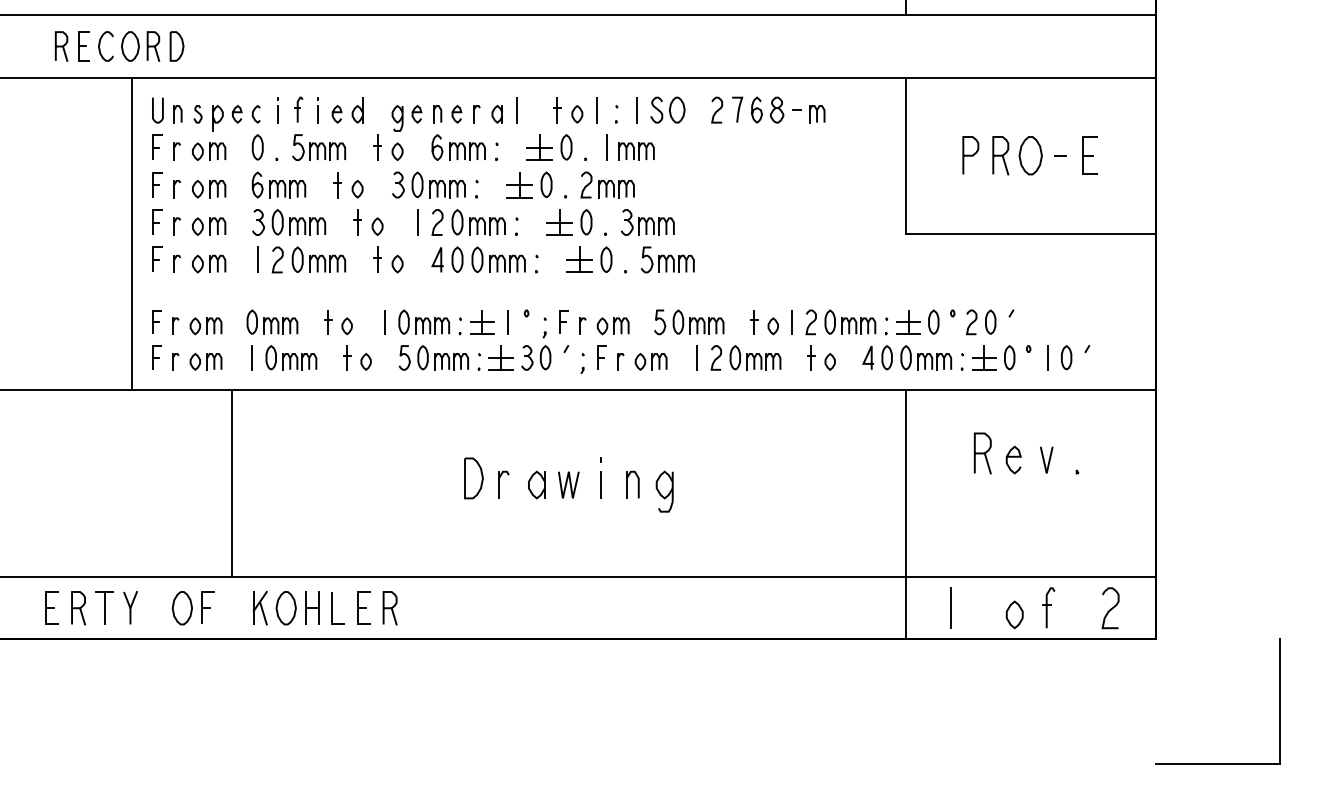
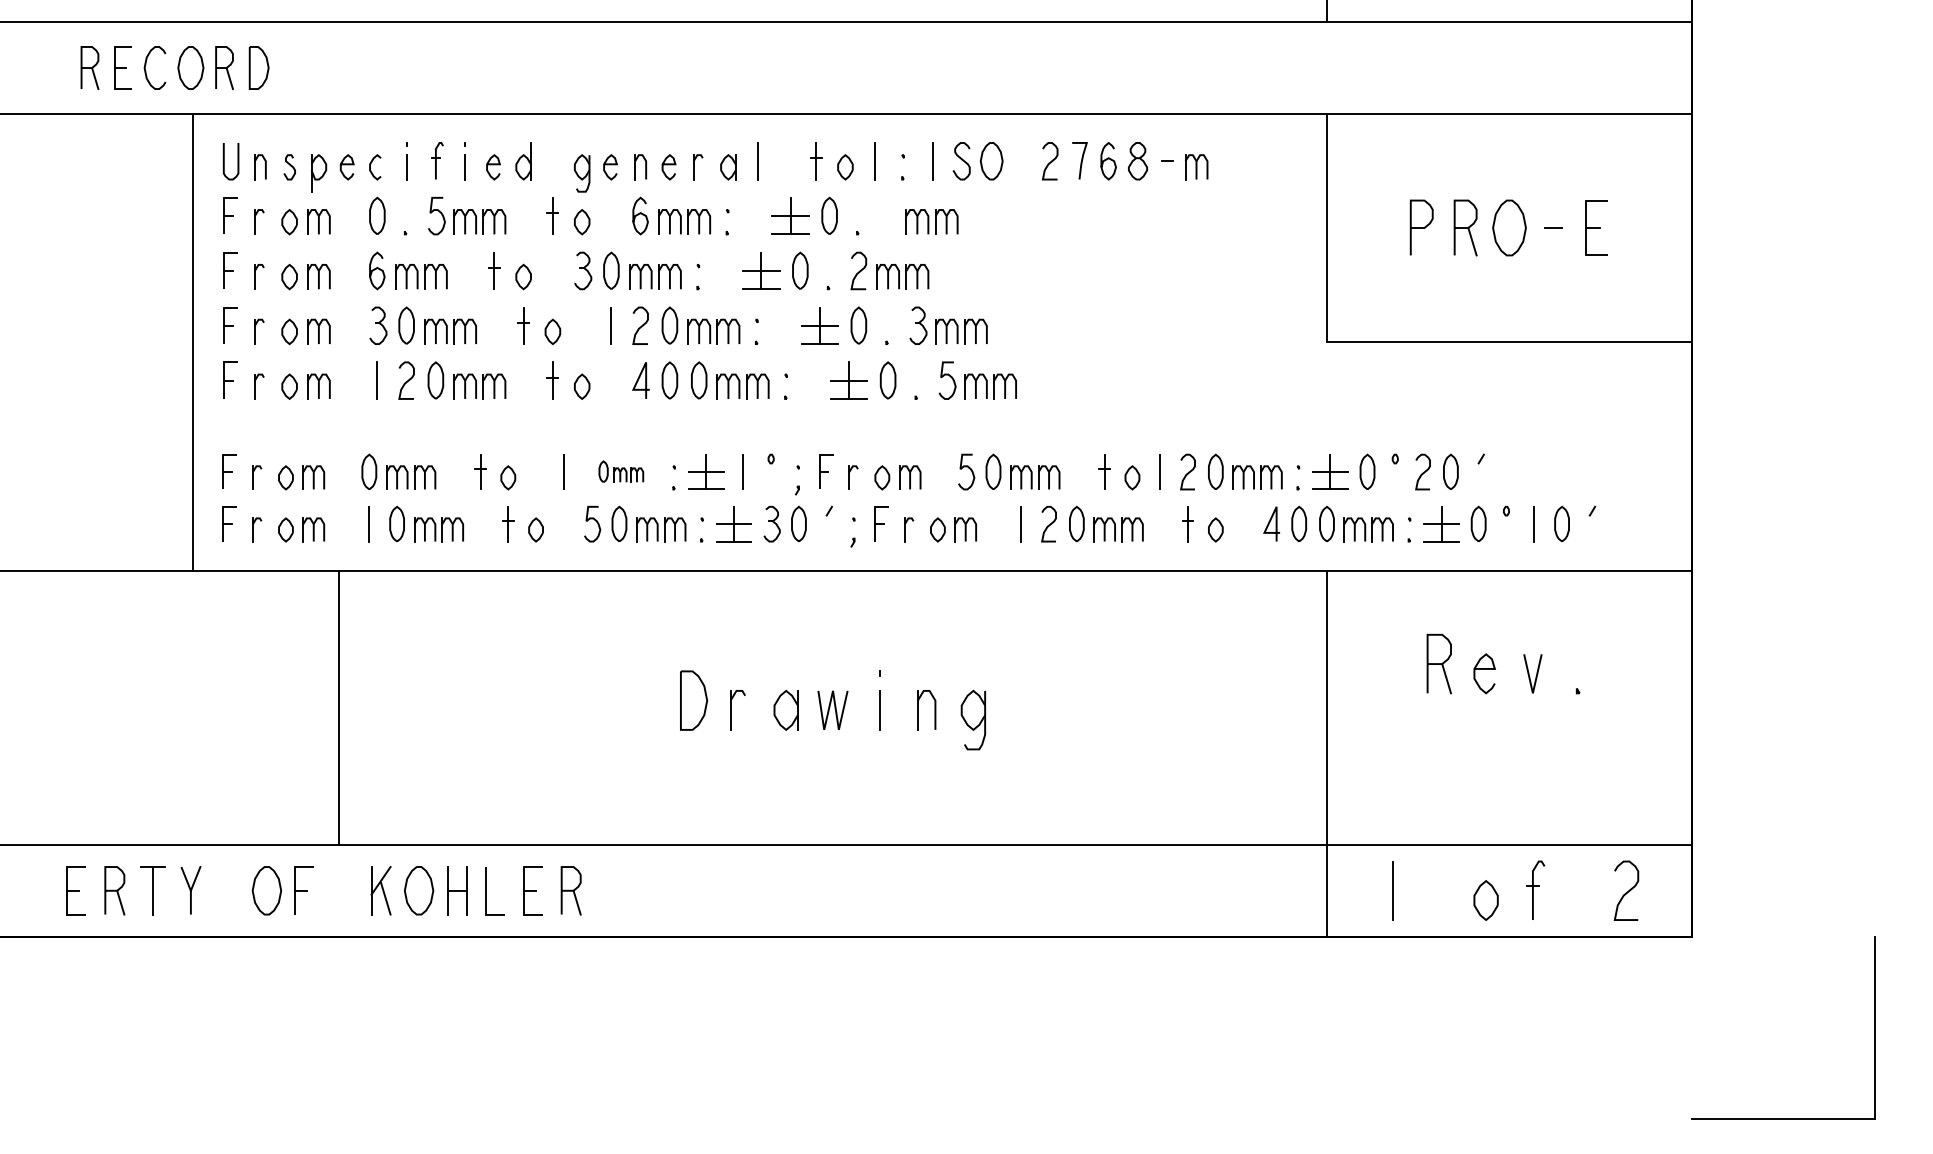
line: (606, 147) -> (888, 215), removed
part: (424, 321) -> (621, 470), size x0.6

